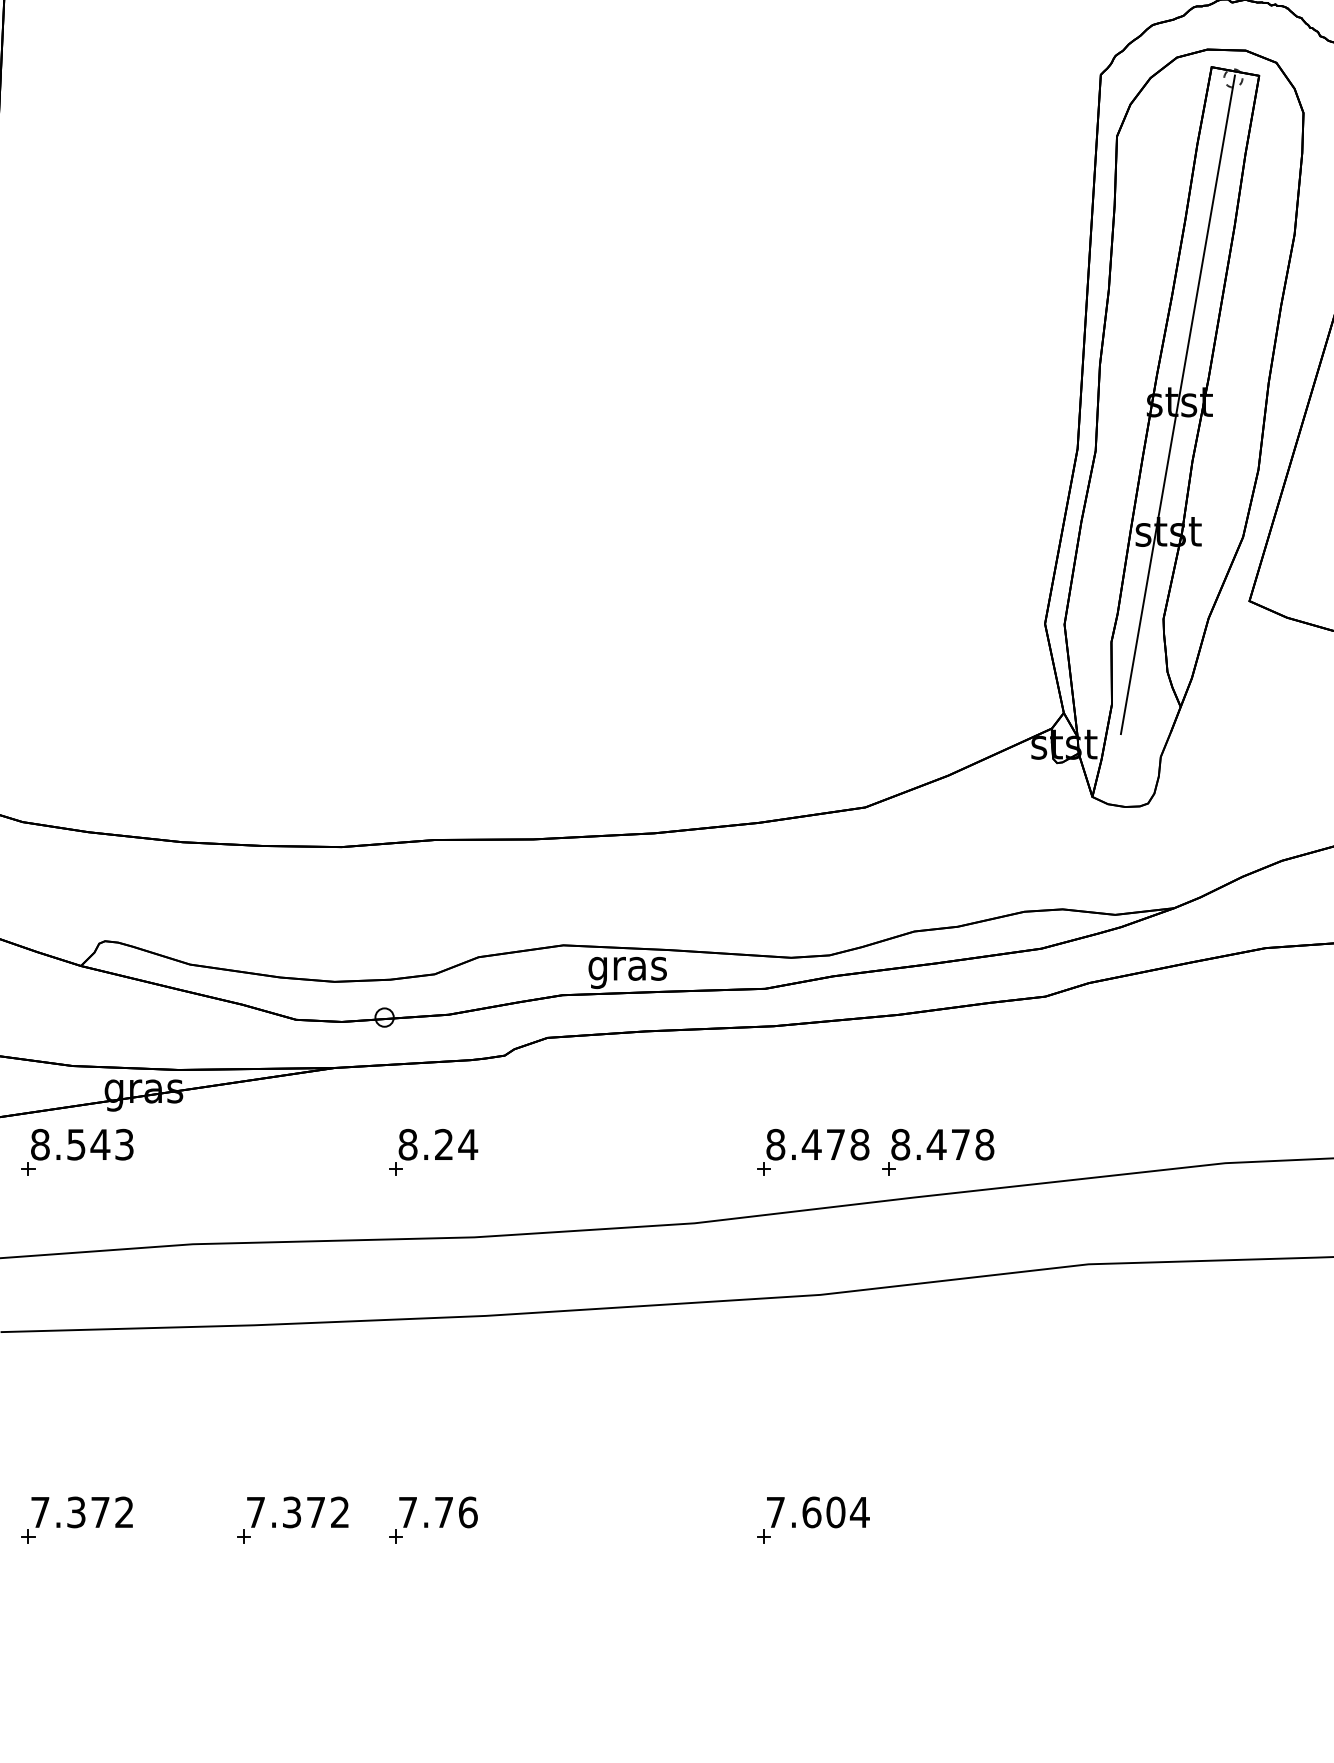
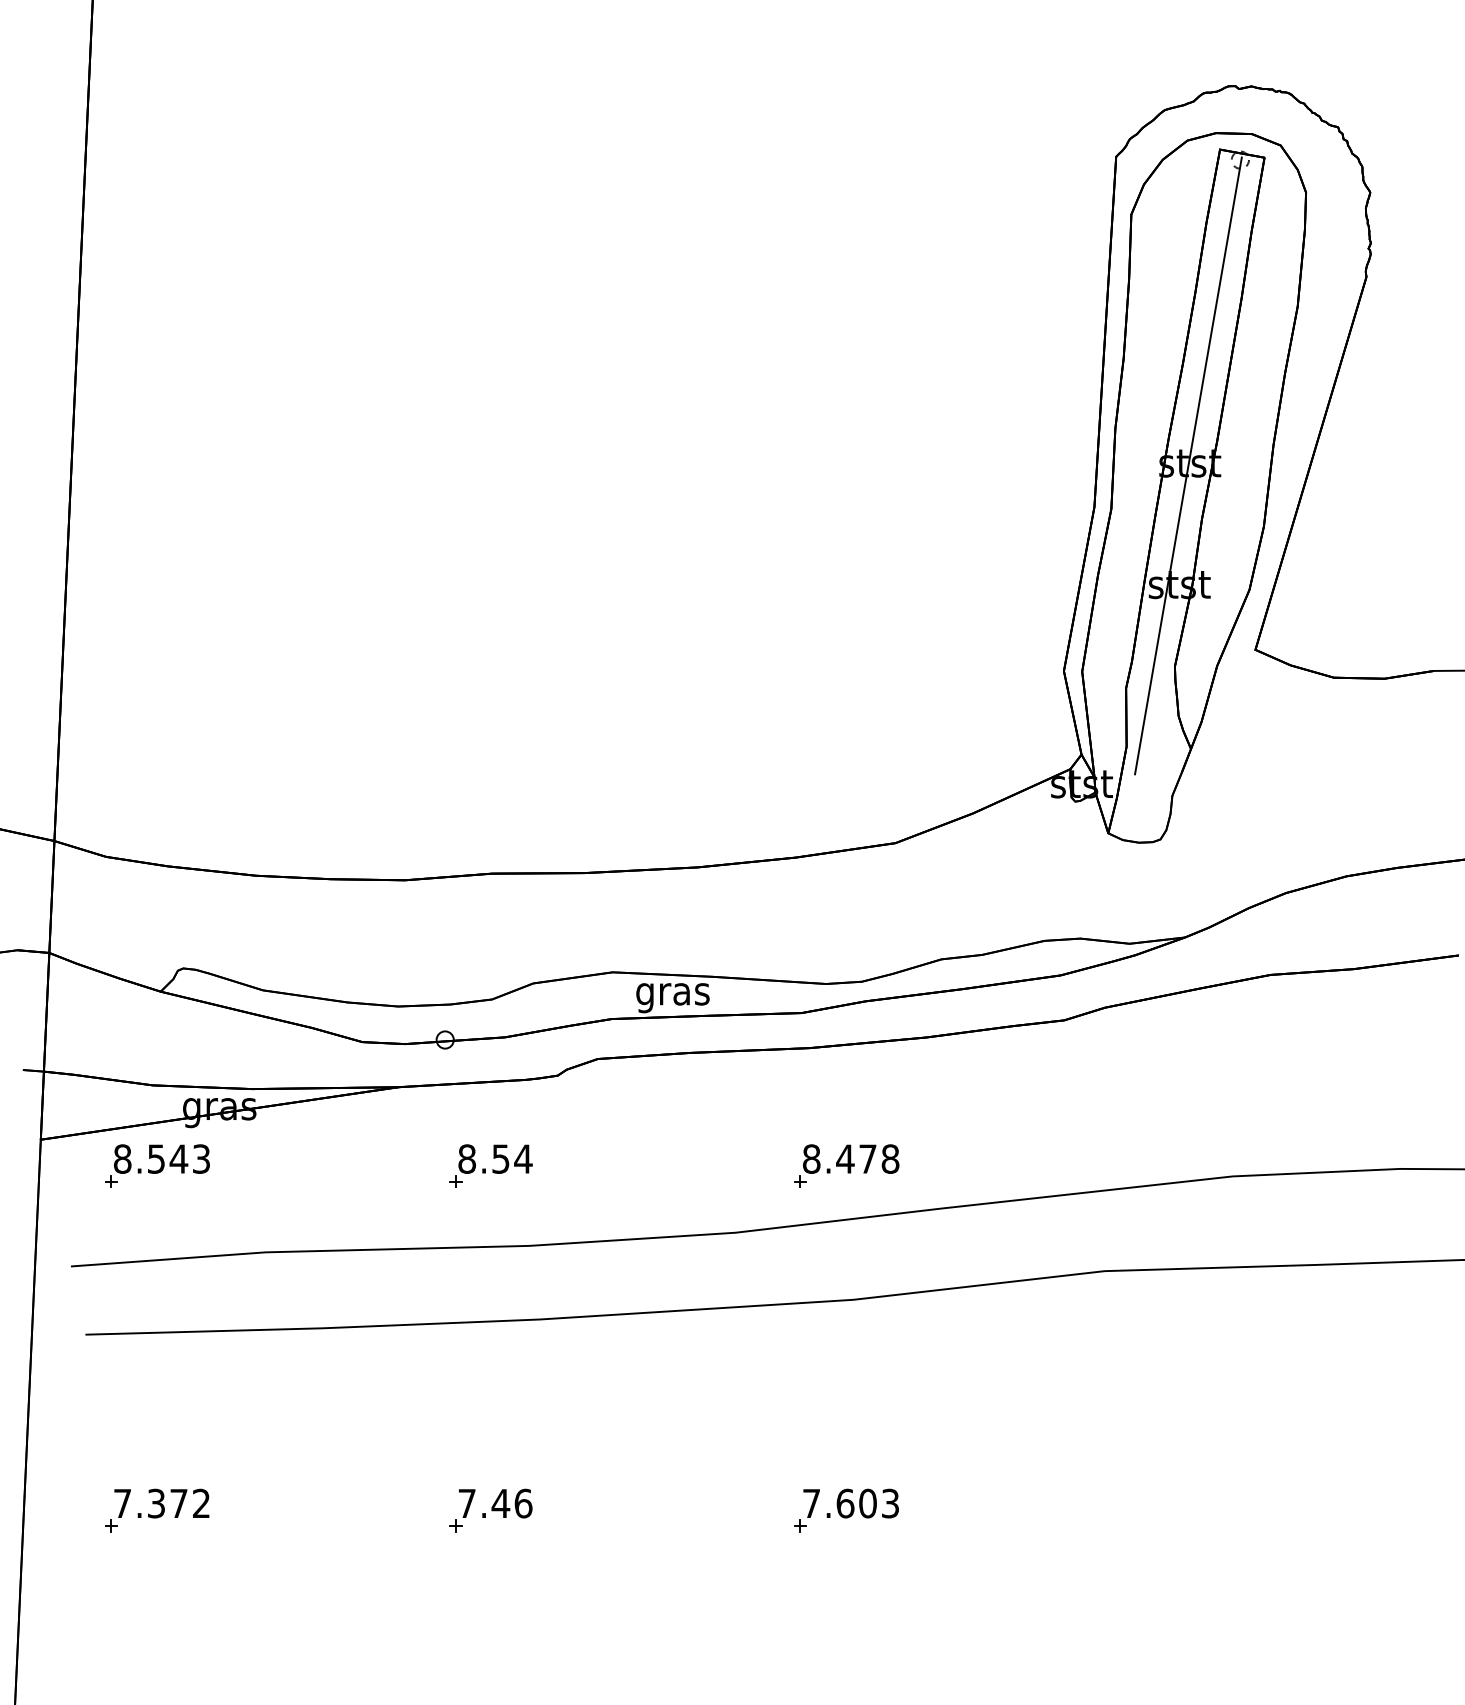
text: (443, 1144) -> (500, 1158), 8.24 -> 8.54
part: (937, 1151) -> (963, 1165), removed
text: (443, 1512) -> (500, 1503), 7.76 -> 7.46
text: (859, 1512) -> (890, 1503), 7.604 -> 7.603
part: (293, 1519) -> (359, 1510), removed

